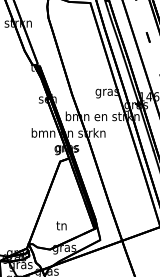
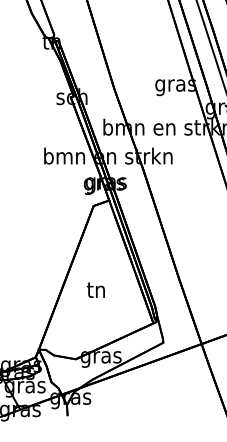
text: (61, 225) -> (95, 289), moved

